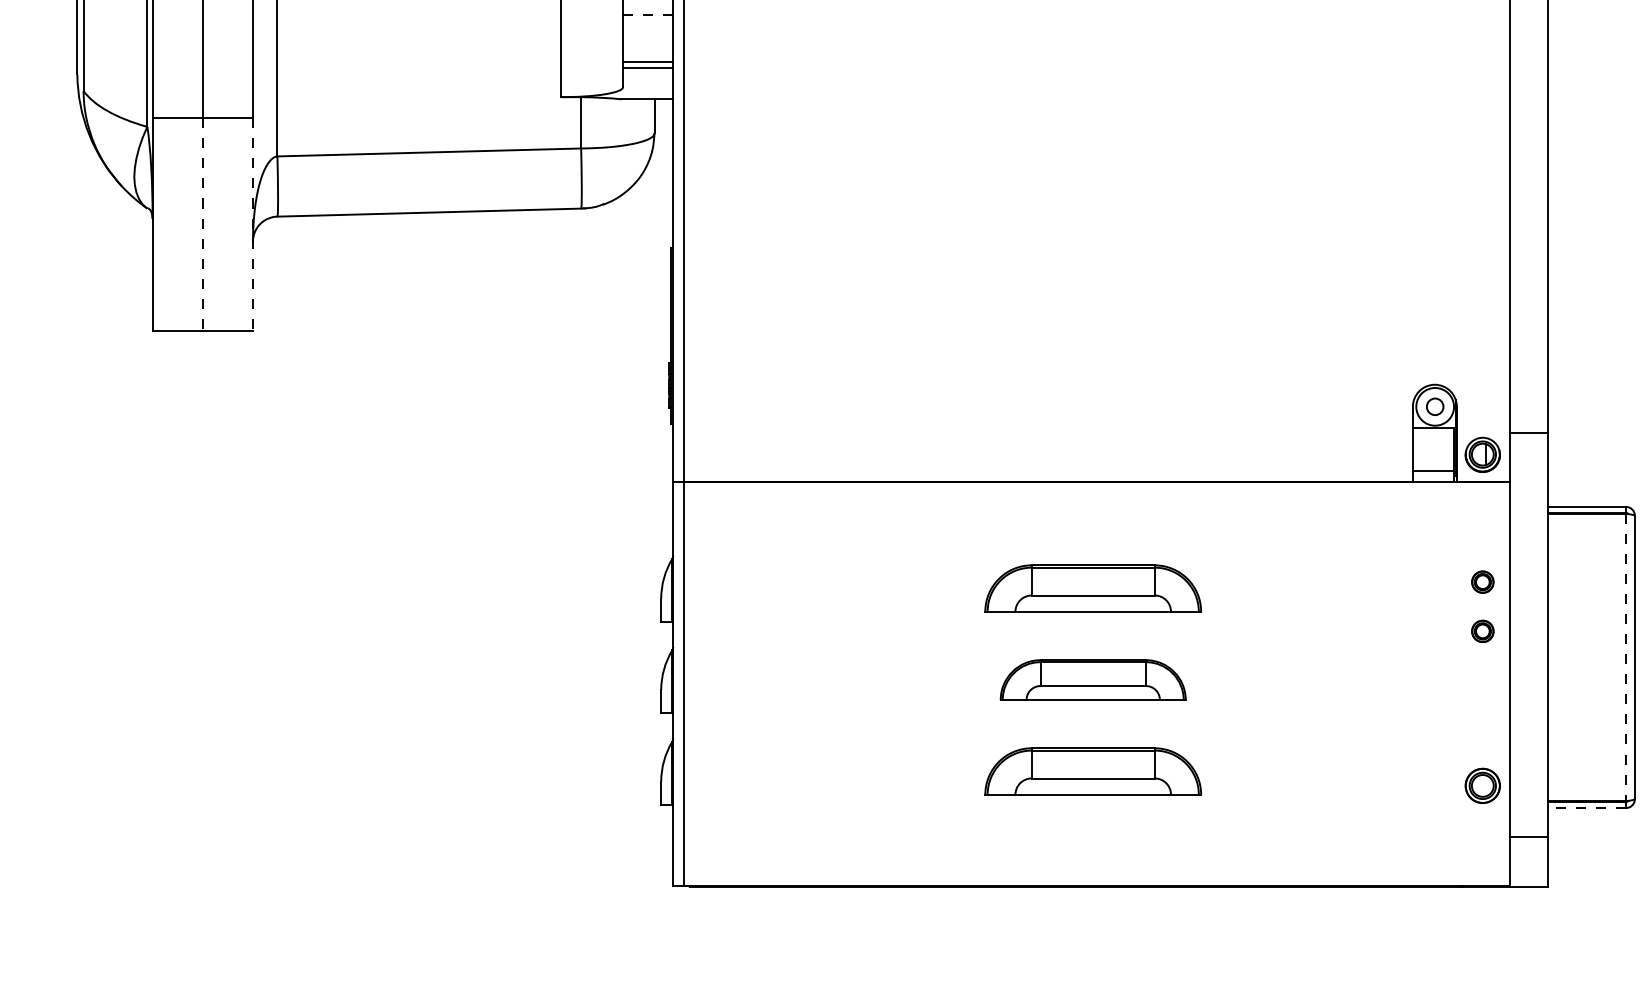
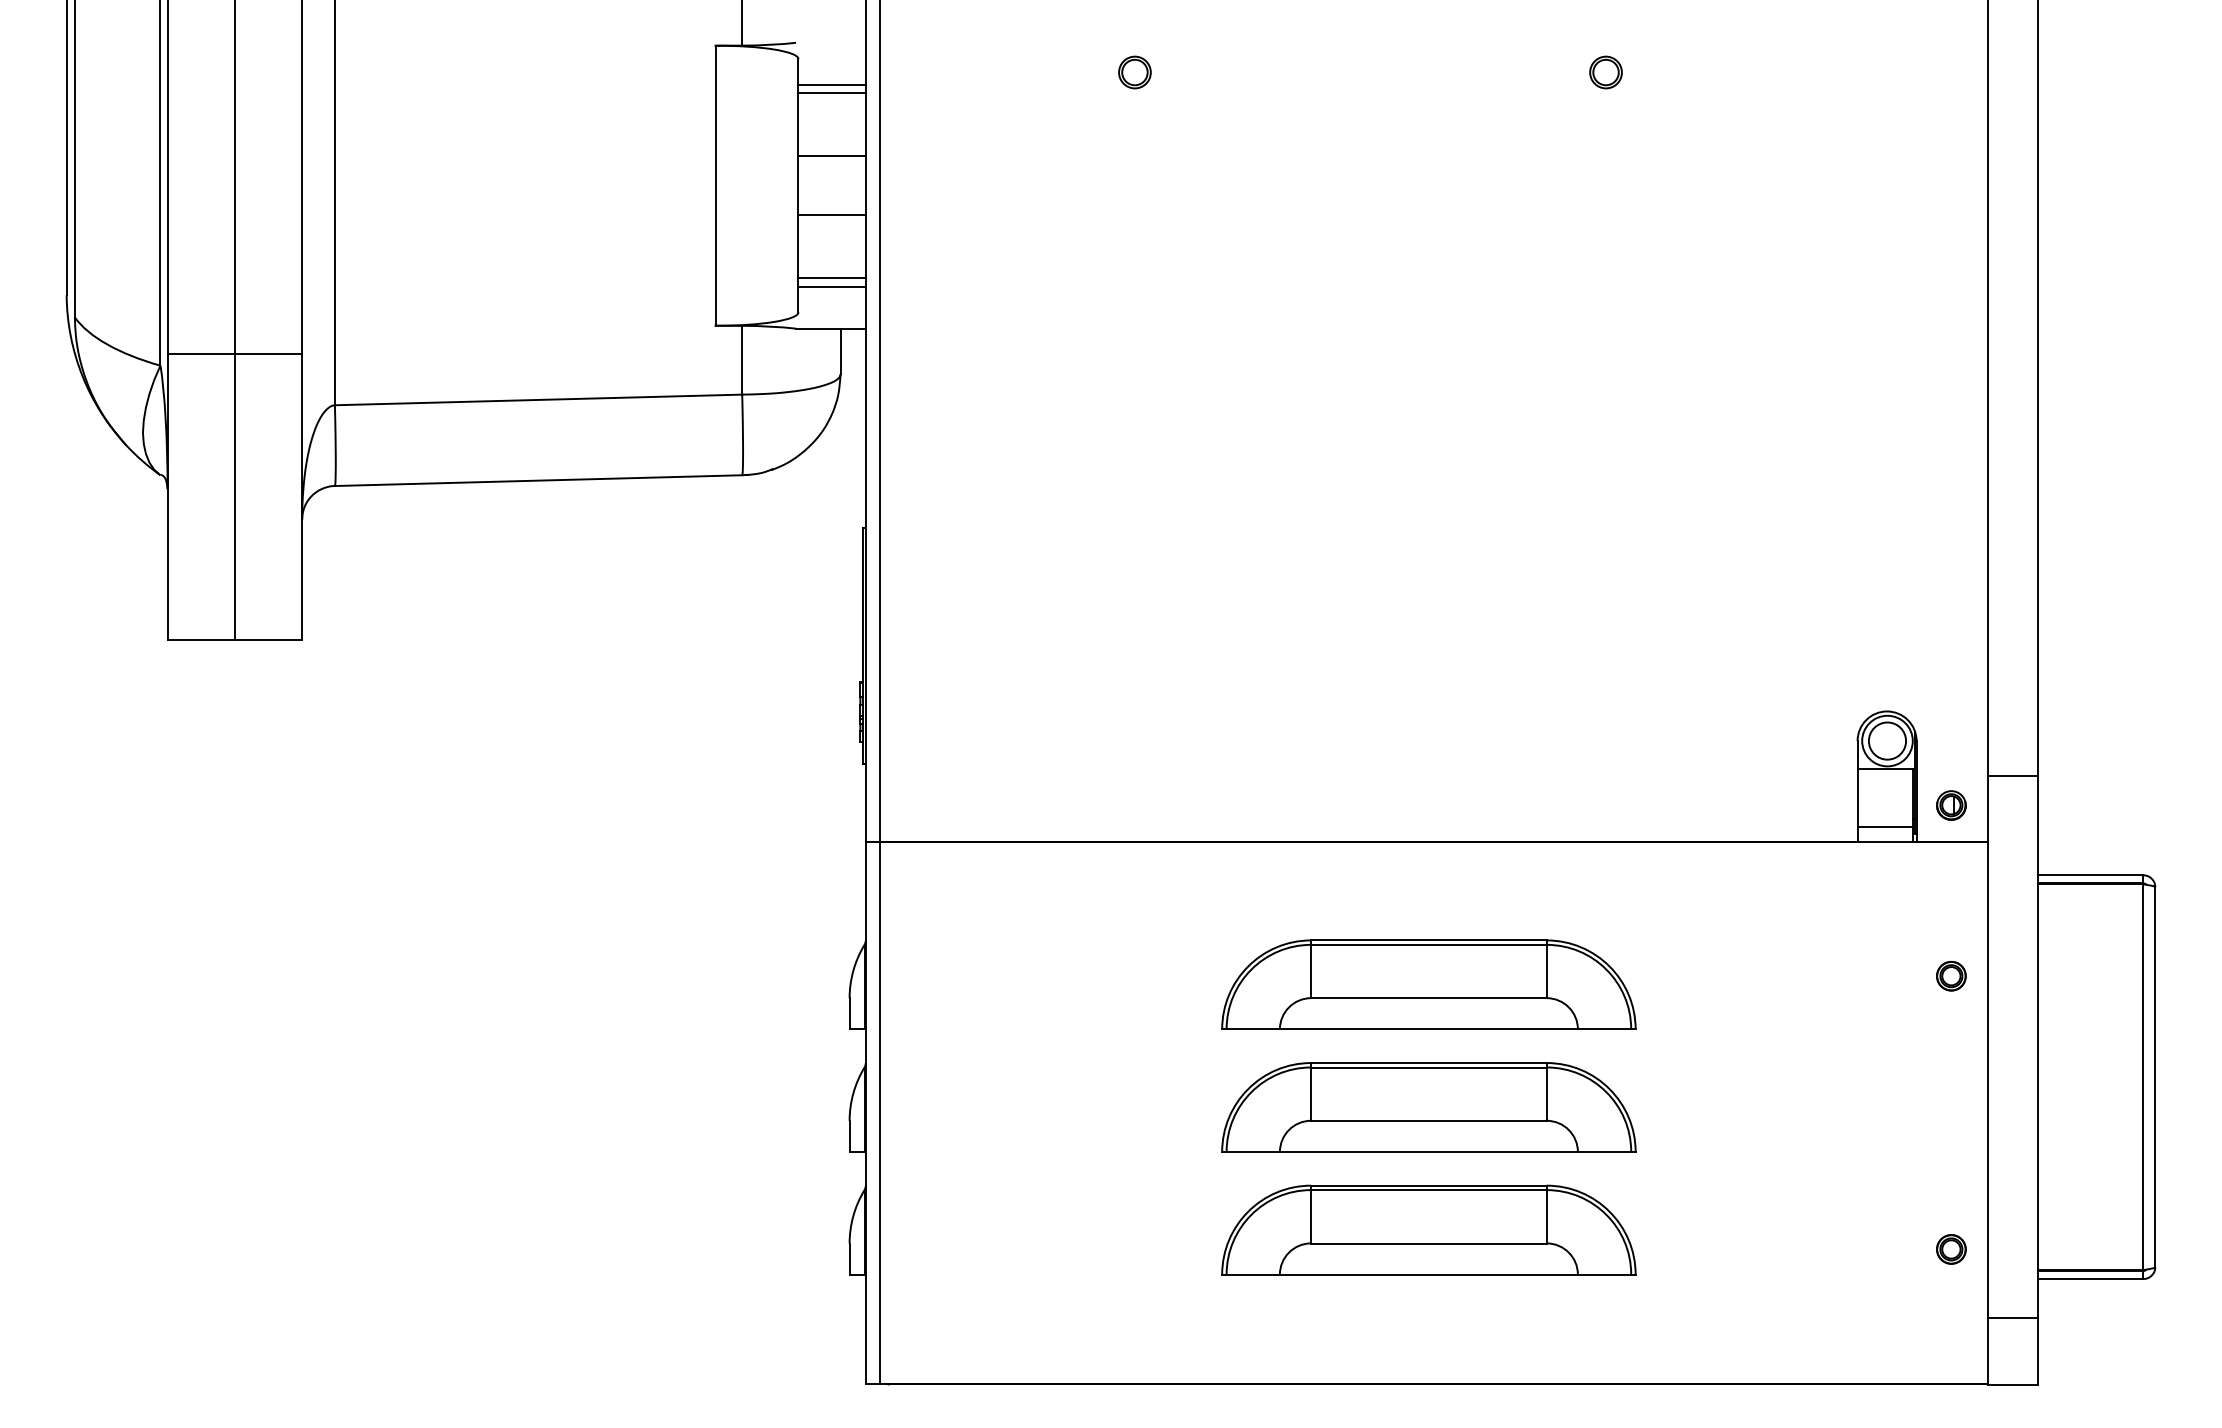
line: (648, 14) -> (832, 215), dashed -> solid
line: (202, 225) -> (234, 497), dashed -> solid
line: (253, 225) -> (302, 497), dashed -> solid
circle: (1435, 406) -> (1887, 740), size x1.67
part: (1482, 454) -> (1951, 805), size x0.62
part: (1092, 588) -> (1428, 984), size x1.43
part: (1482, 630) -> (1951, 1041), removed
line: (1626, 657) -> (2143, 1077), dashed -> solid
part: (1092, 680) -> (1428, 1107), size x1.67
part: (1092, 771) -> (1428, 1229), size x1.43
part: (1482, 785) -> (1951, 1249), size x0.62
line: (1586, 808) -> (2090, 1279), dashed -> solid

